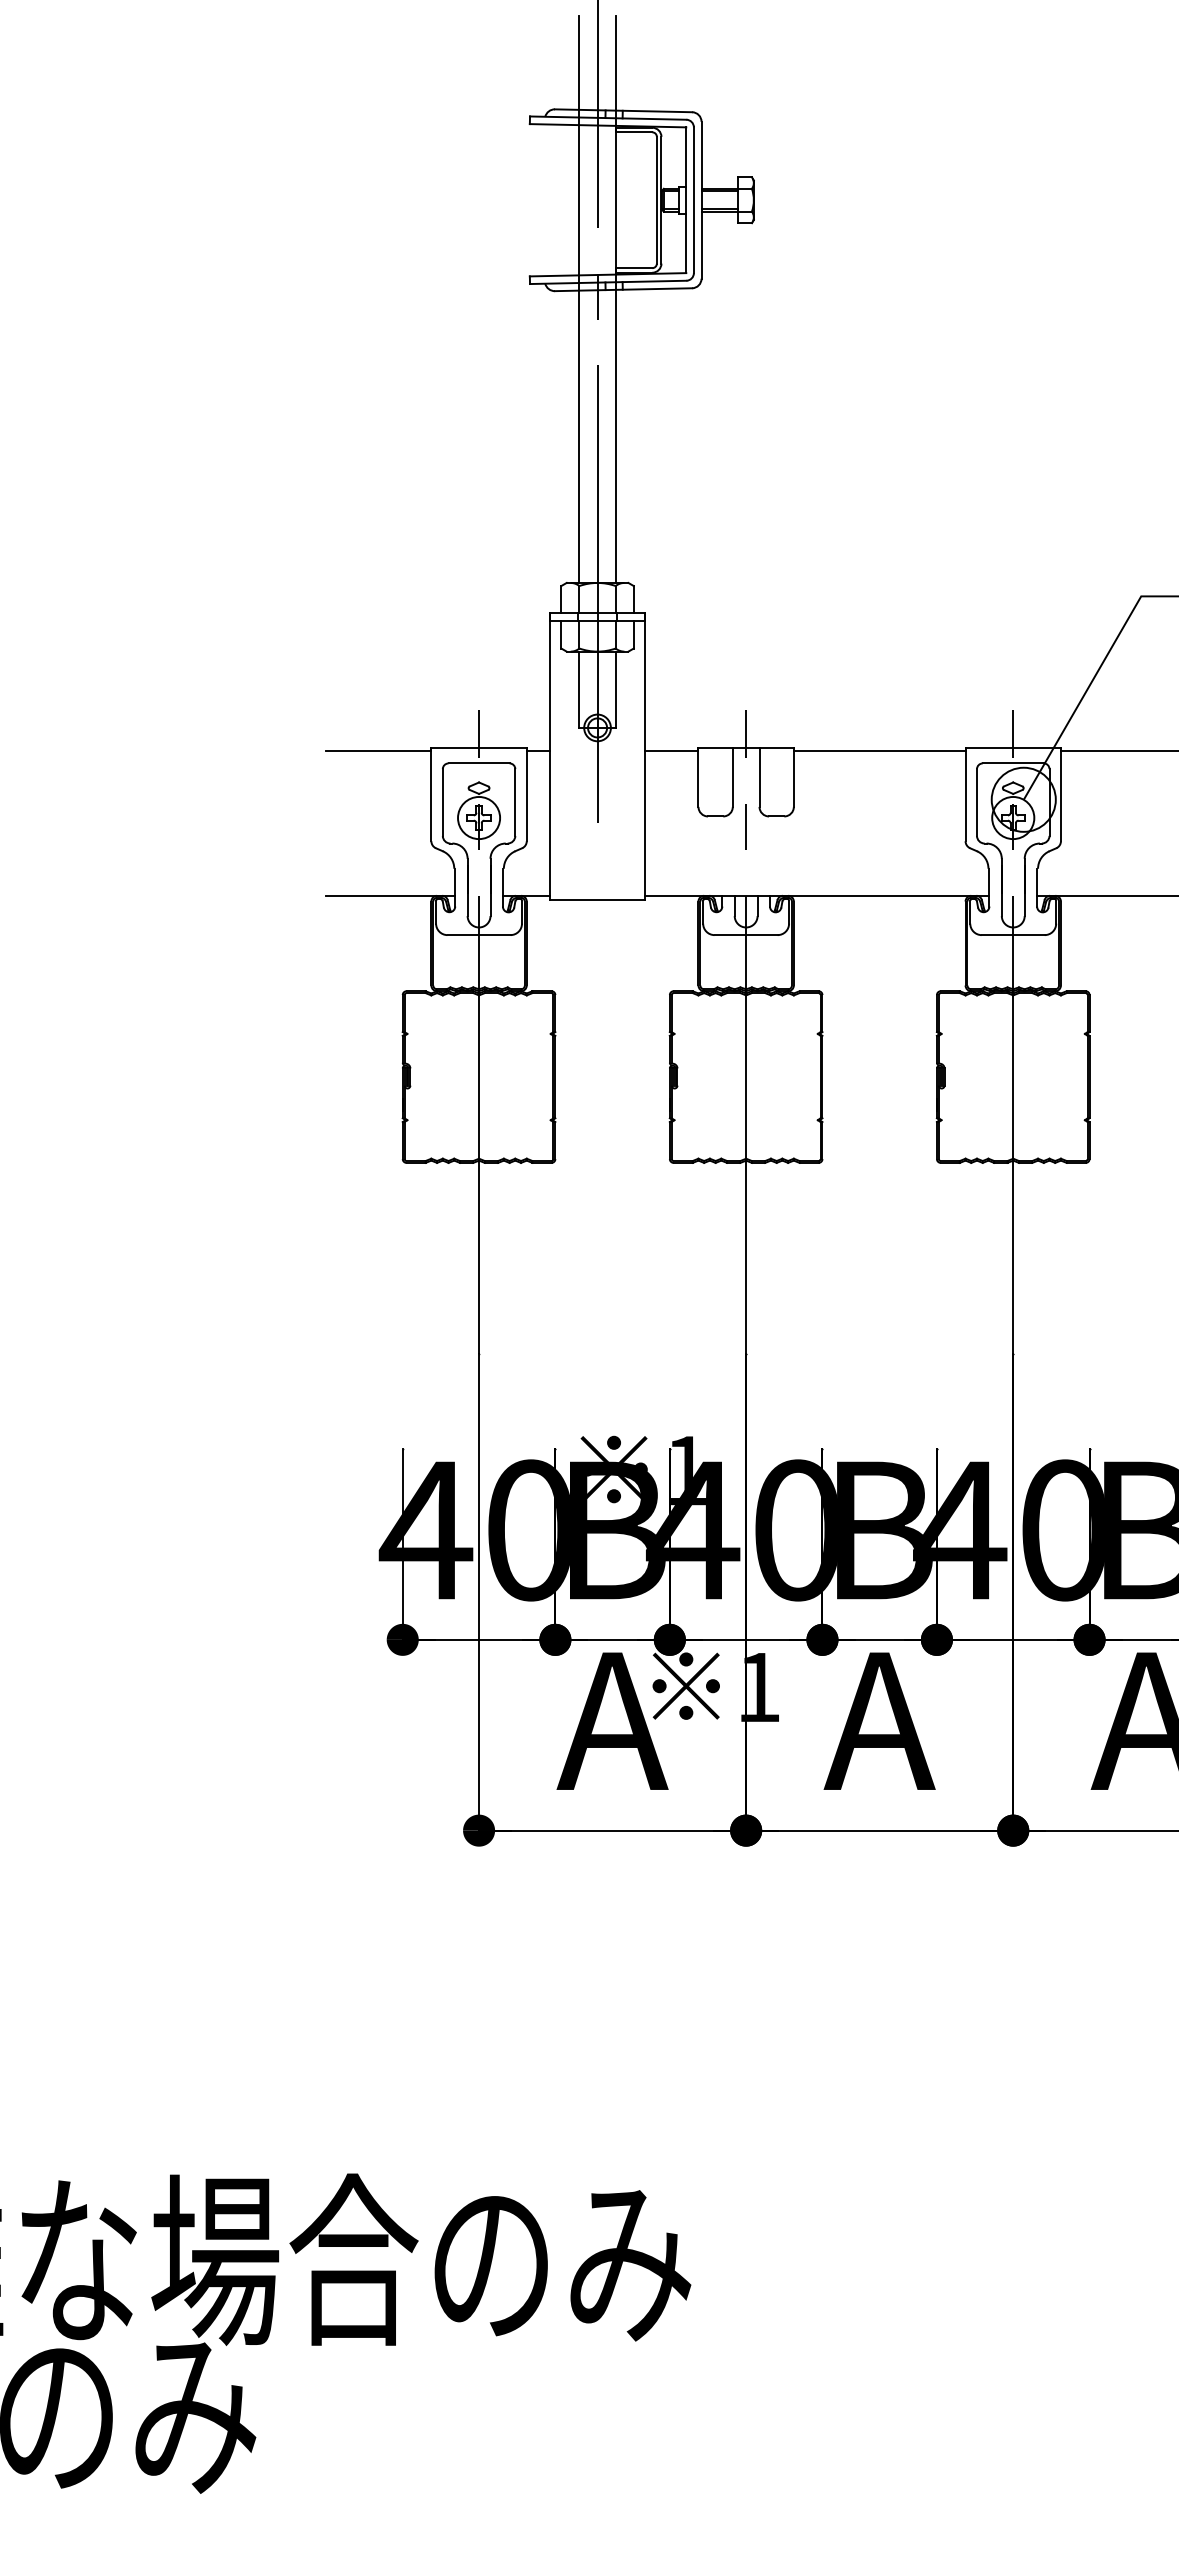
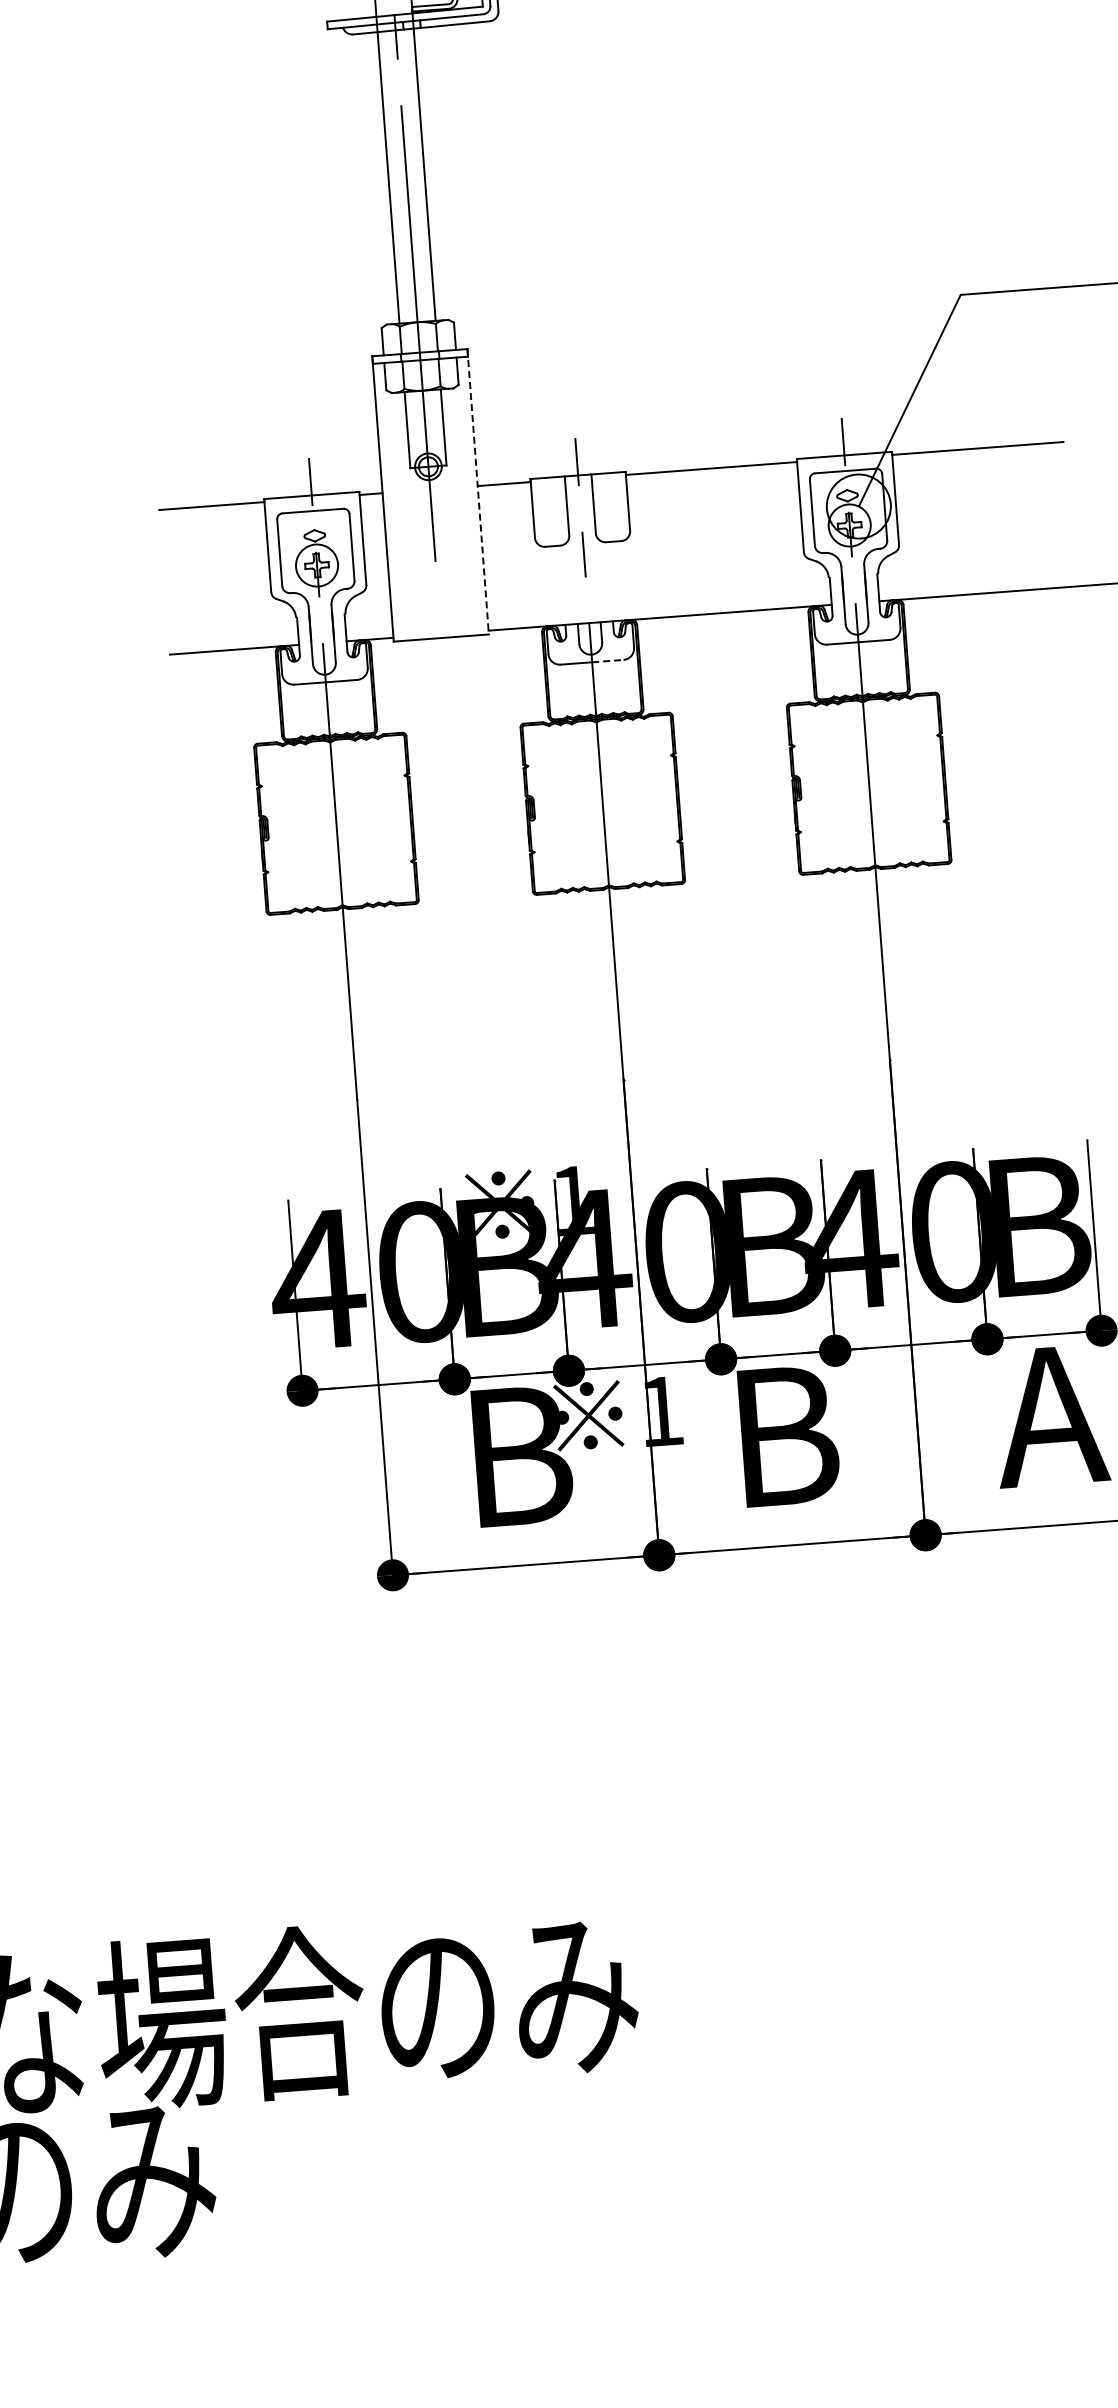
line: (645, 757) -> (478, 492), solid -> dashed
line: (761, 935) -> (607, 661), solid -> dashed
text: (612, 1720) -> (517, 1455), A -> B
text: (879, 1720) -> (784, 1435), A -> B

